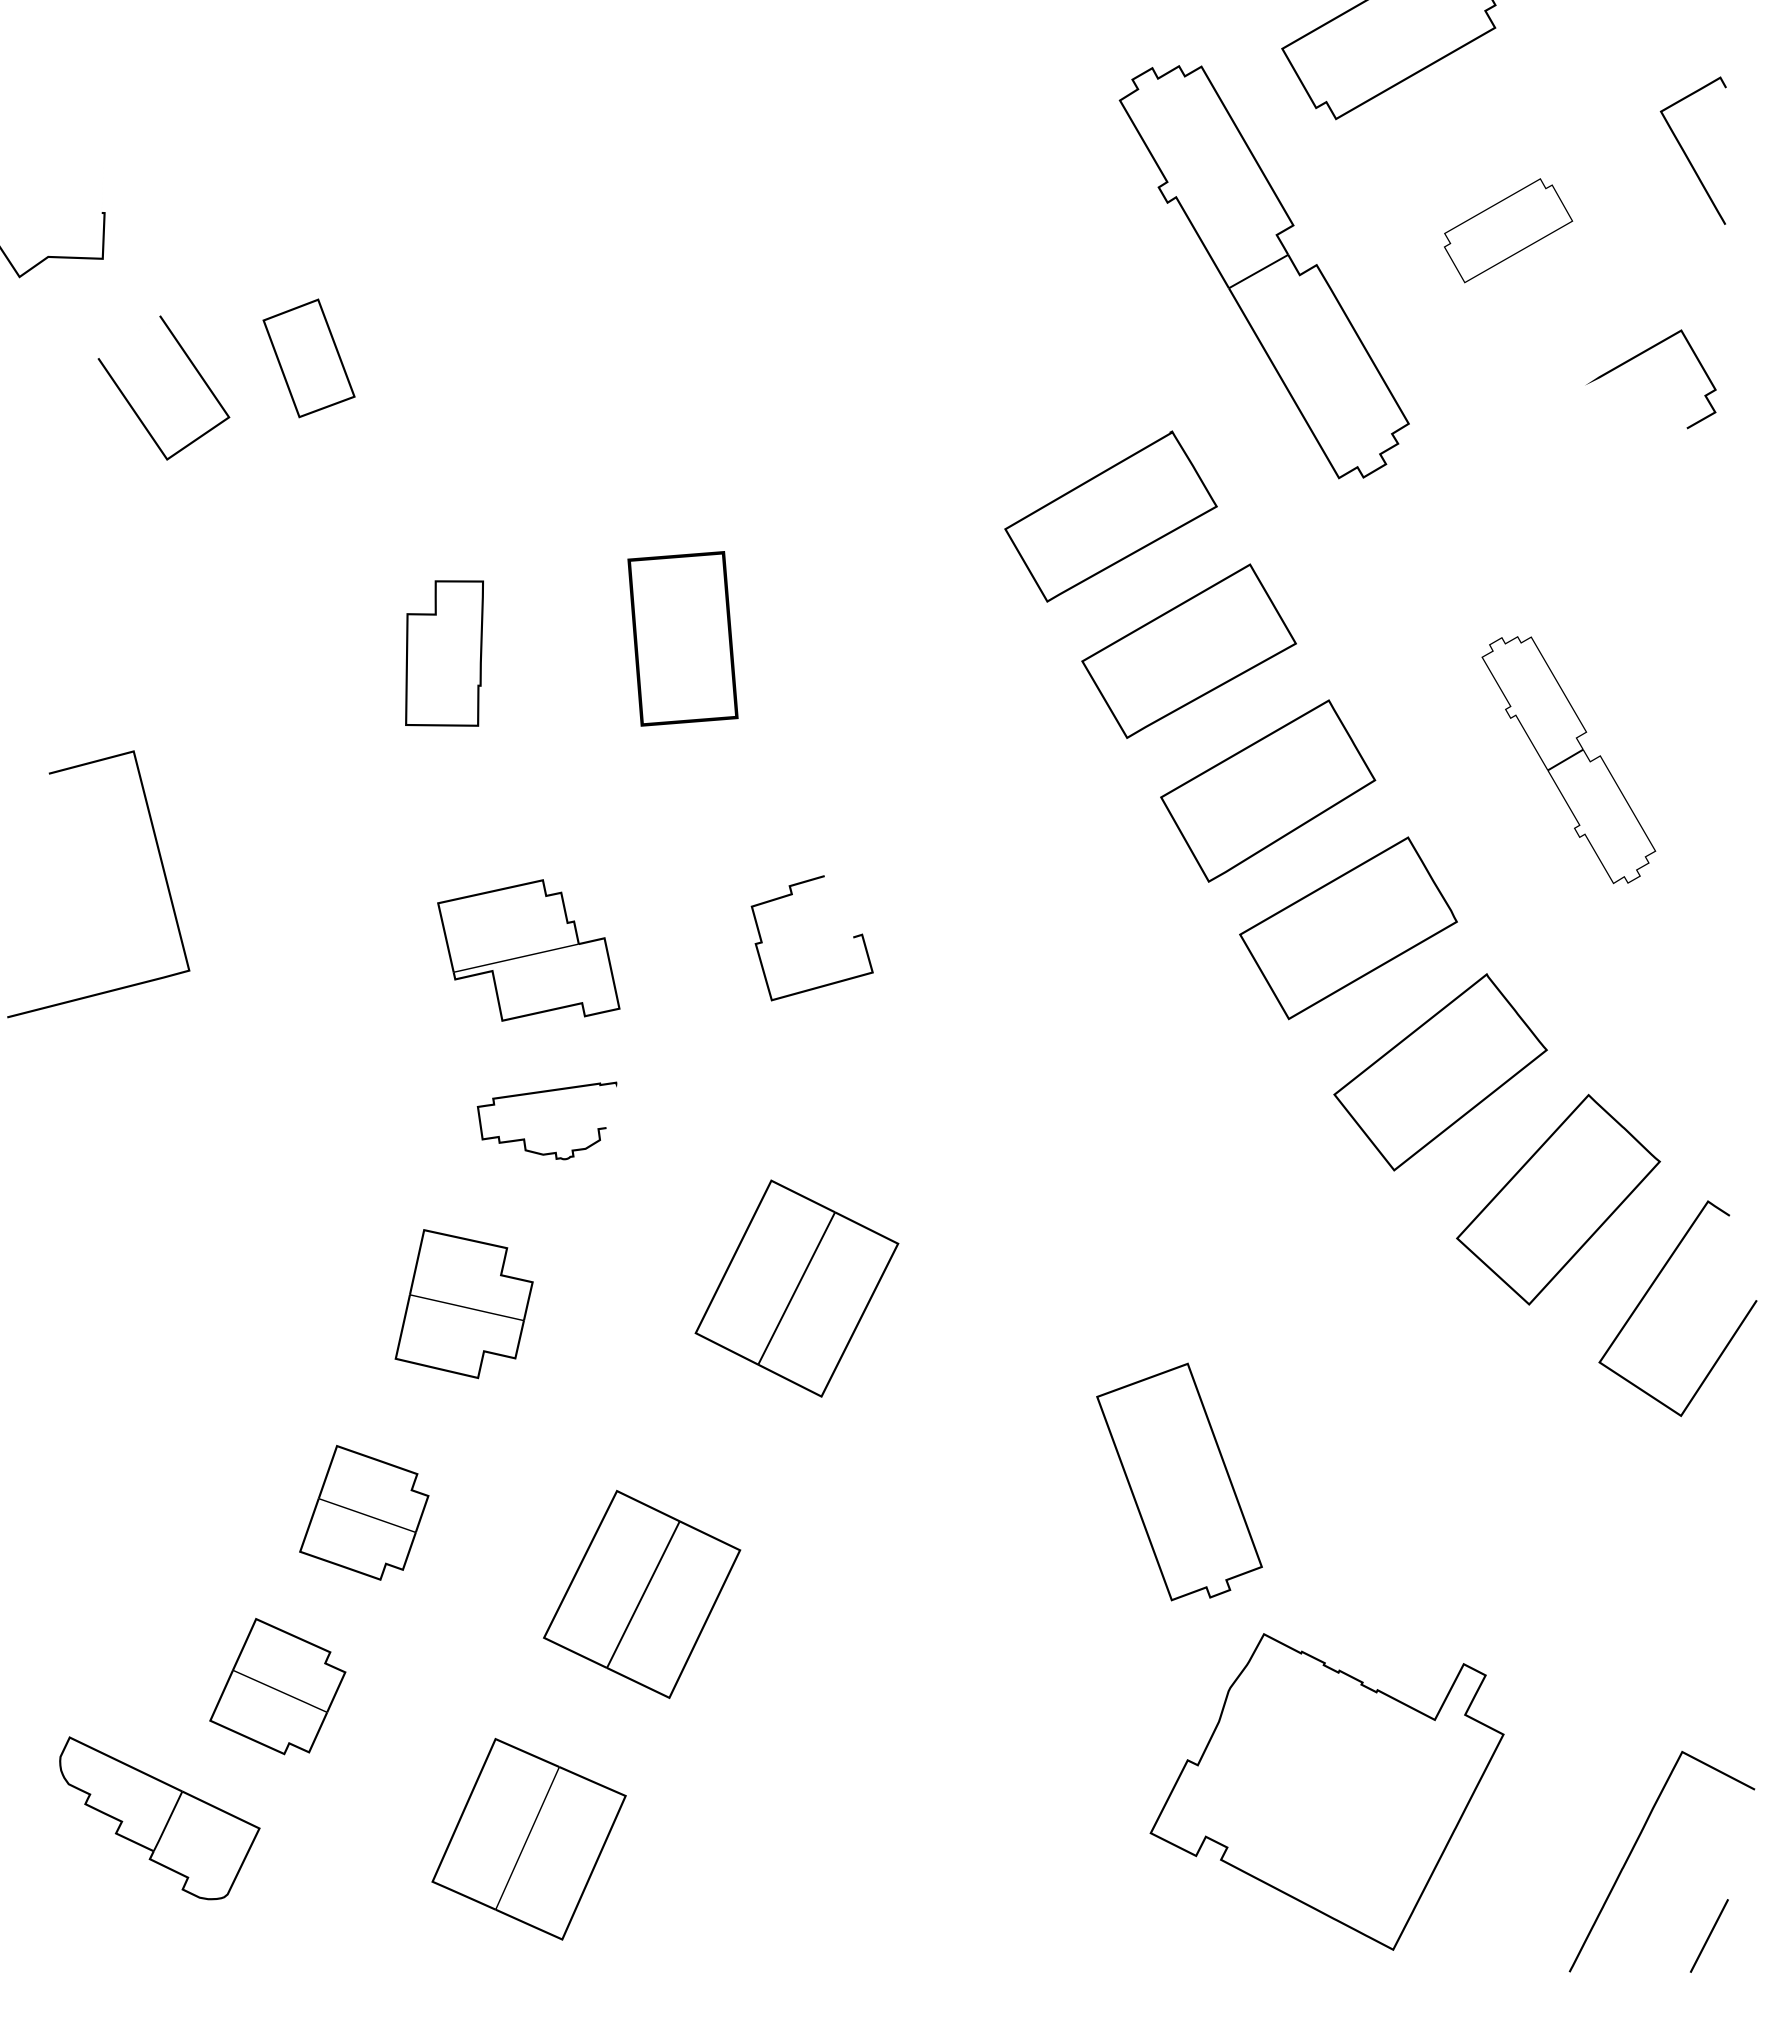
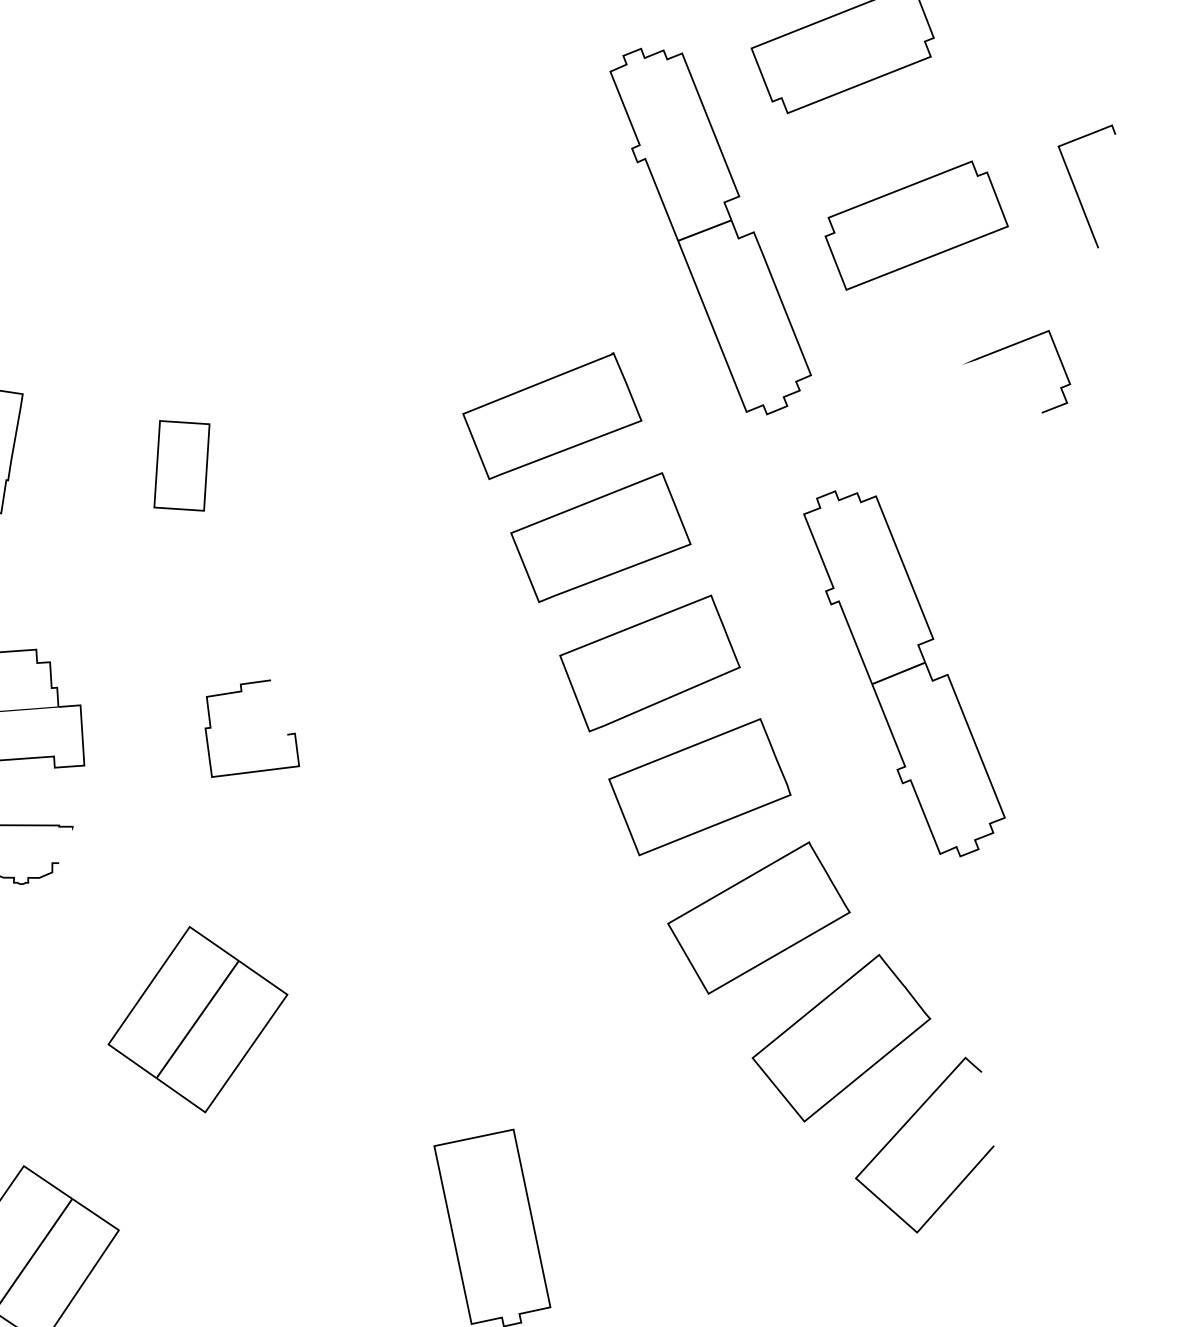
part: (1508, 230) -> (917, 226), size x1.67
part: (682, 638) -> (181, 465), size x0.62
part: (1568, 759) -> (903, 673), size x1.67

